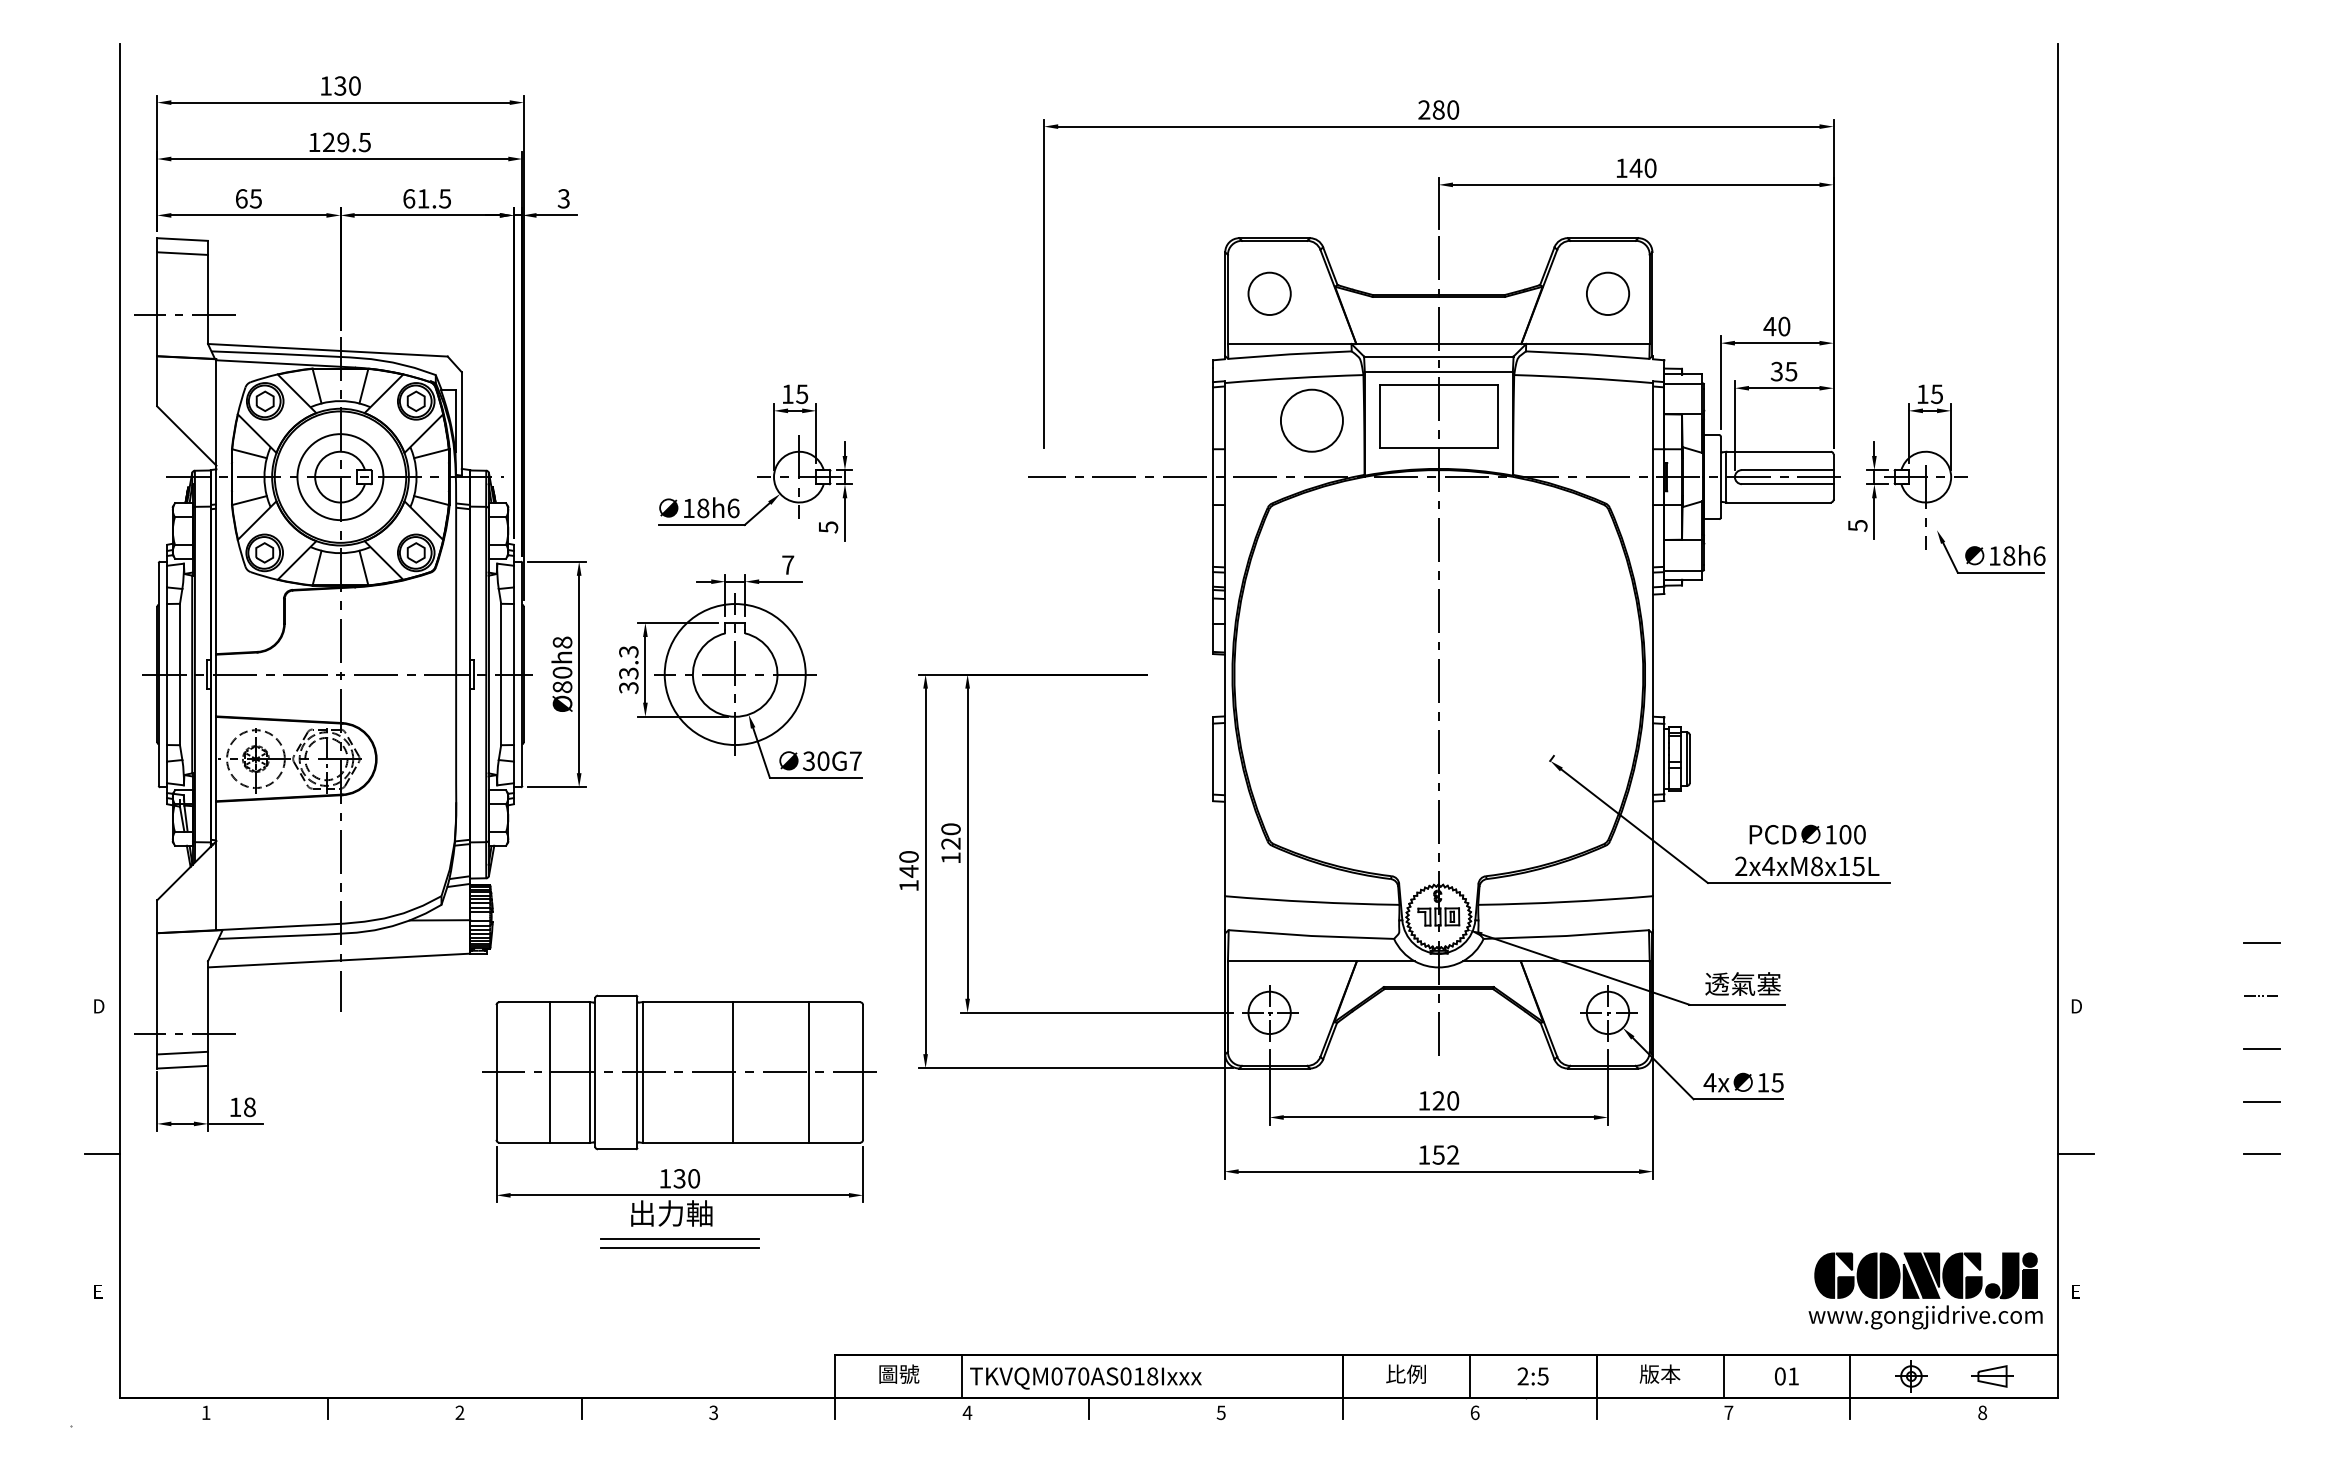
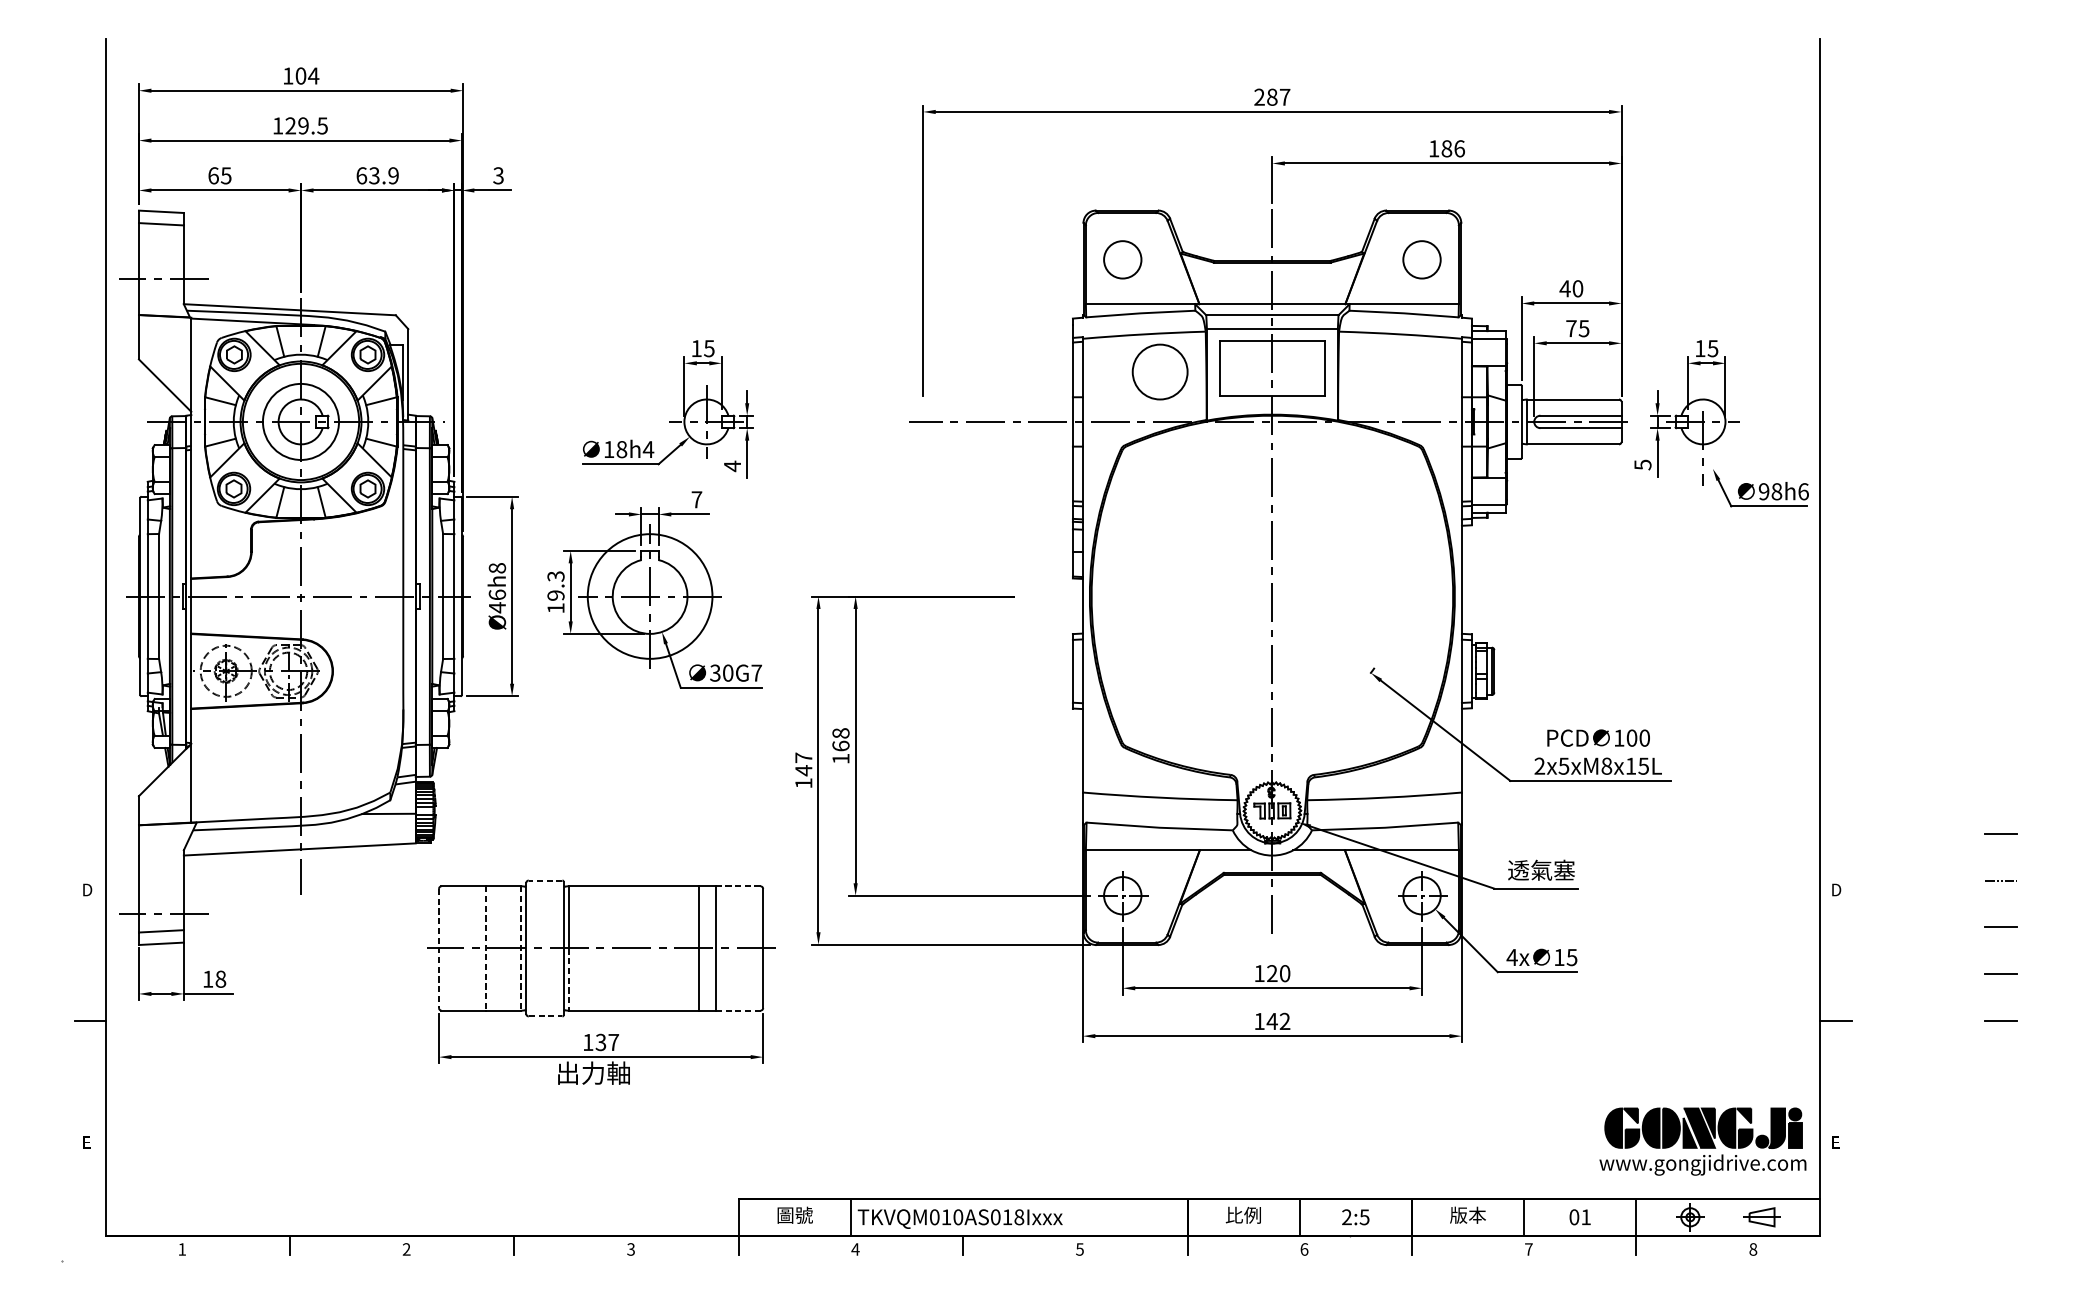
text: (347, 85) -> (307, 75), 130 -> 104
text: (1453, 109) -> (1285, 96), 280 -> 287
text: (1642, 168) -> (1452, 148), 140 -> 186
text: (433, 198) -> (383, 175), 61.5 -> 63.9
text: (1776, 371) -> (1571, 328), 35 -> 75
text: (733, 508) -> (648, 449), 18h6 -> 18h4
text: (828, 526) -> (732, 465), 5 -> 4
text: (1994, 555) -> (1763, 491), 18h6 -> 98h6
text: (562, 679) -> (497, 600), Ø80h8 -> Ø46h8
text: (628, 680) -> (555, 601), 33.3 -> 19.3
text: (950, 836) -> (840, 739), 120 -> 168
text: (908, 856) -> (803, 757), 140 -> 147
text: (1768, 866) -> (1563, 766), 2x4xM8x15L -> 2x5xM8x15L
line: (616, 995) -> (545, 880), solid -> dashed
line: (834, 1002) -> (737, 886), solid -> dashed
line: (733, 1072) -> (699, 948), moved
line: (496, 1073) -> (438, 949), solid -> dashed
line: (550, 1073) -> (486, 949), solid -> dashed
line: (589, 1073) -> (521, 949), solid -> dashed
line: (643, 1108) -> (568, 980), solid -> dashed
line: (835, 1142) -> (738, 1010), solid -> dashed
line: (617, 1149) -> (546, 1016), solid -> dashed
text: (1438, 1154) -> (1272, 1021), 152 -> 142
text: (694, 1178) -> (614, 1042), 130 -> 137
line: (679, 1239) -> (600, 1096), removed
line: (679, 1248) -> (600, 1104), removed
text: (1070, 1376) -> (946, 1217), TKVQM070AS018Ixxx -> TKVQM010AS018Ixxx

